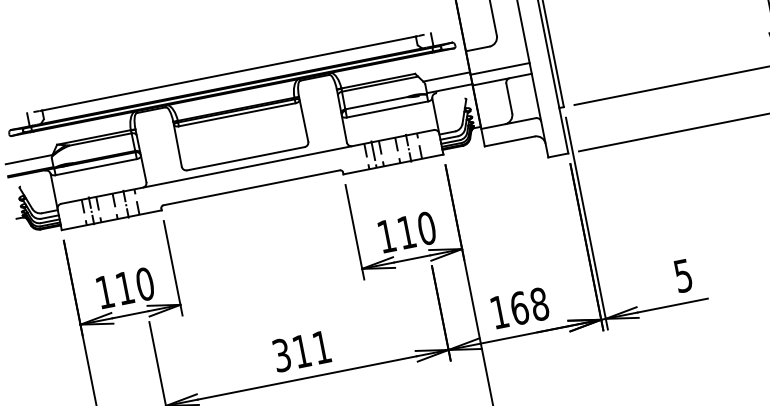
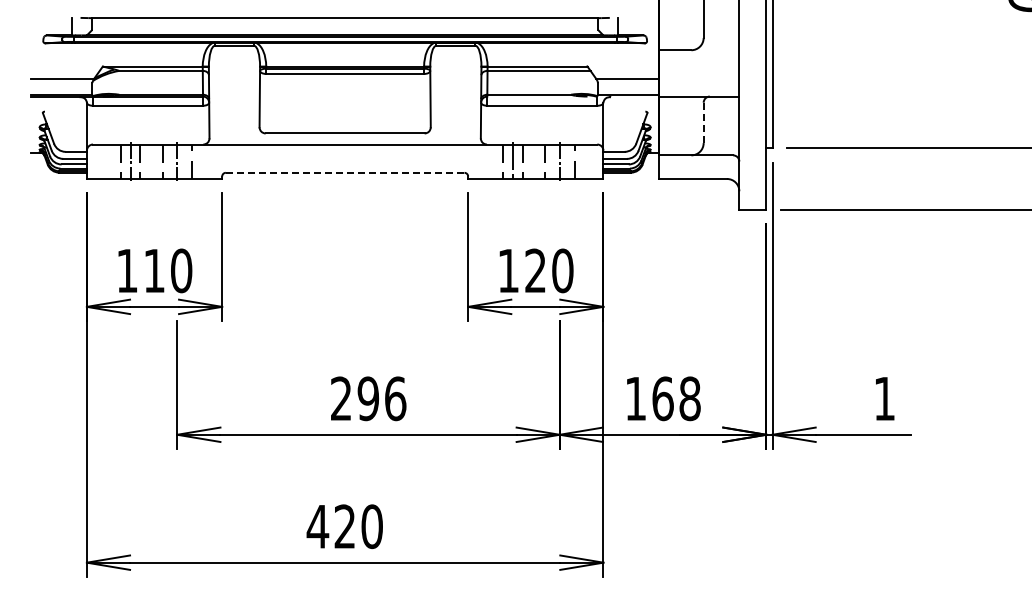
line: (500, 68) -> (699, 81), removed
line: (509, 98) -> (703, 122), solid -> dashed
line: (251, 187) -> (344, 172), solid -> dashed
text: (406, 232) -> (535, 270), 110 -> 120
text: (683, 276) -> (884, 399), 5 -> 1
text: (301, 351) -> (368, 398), 311 -> 296

